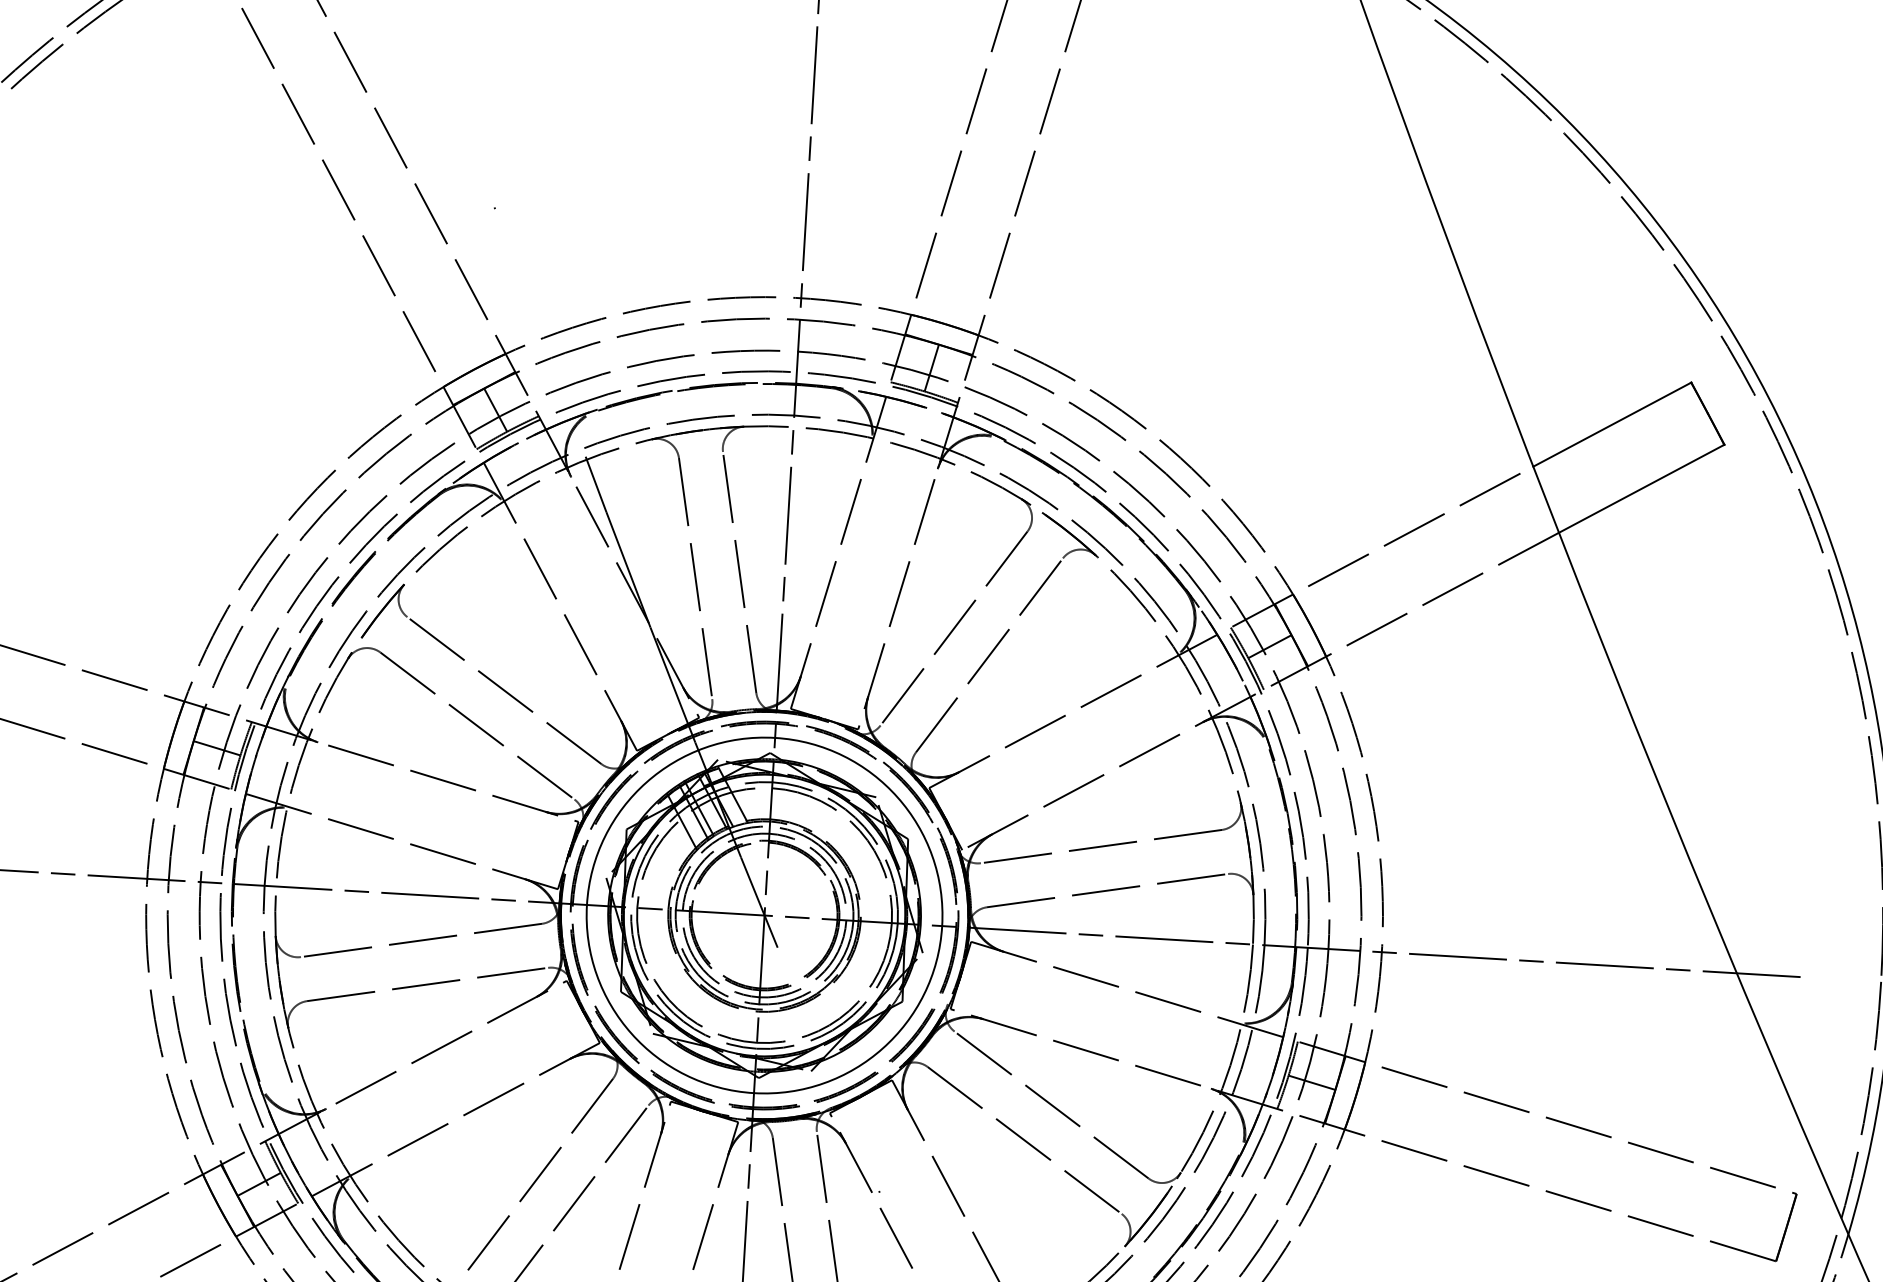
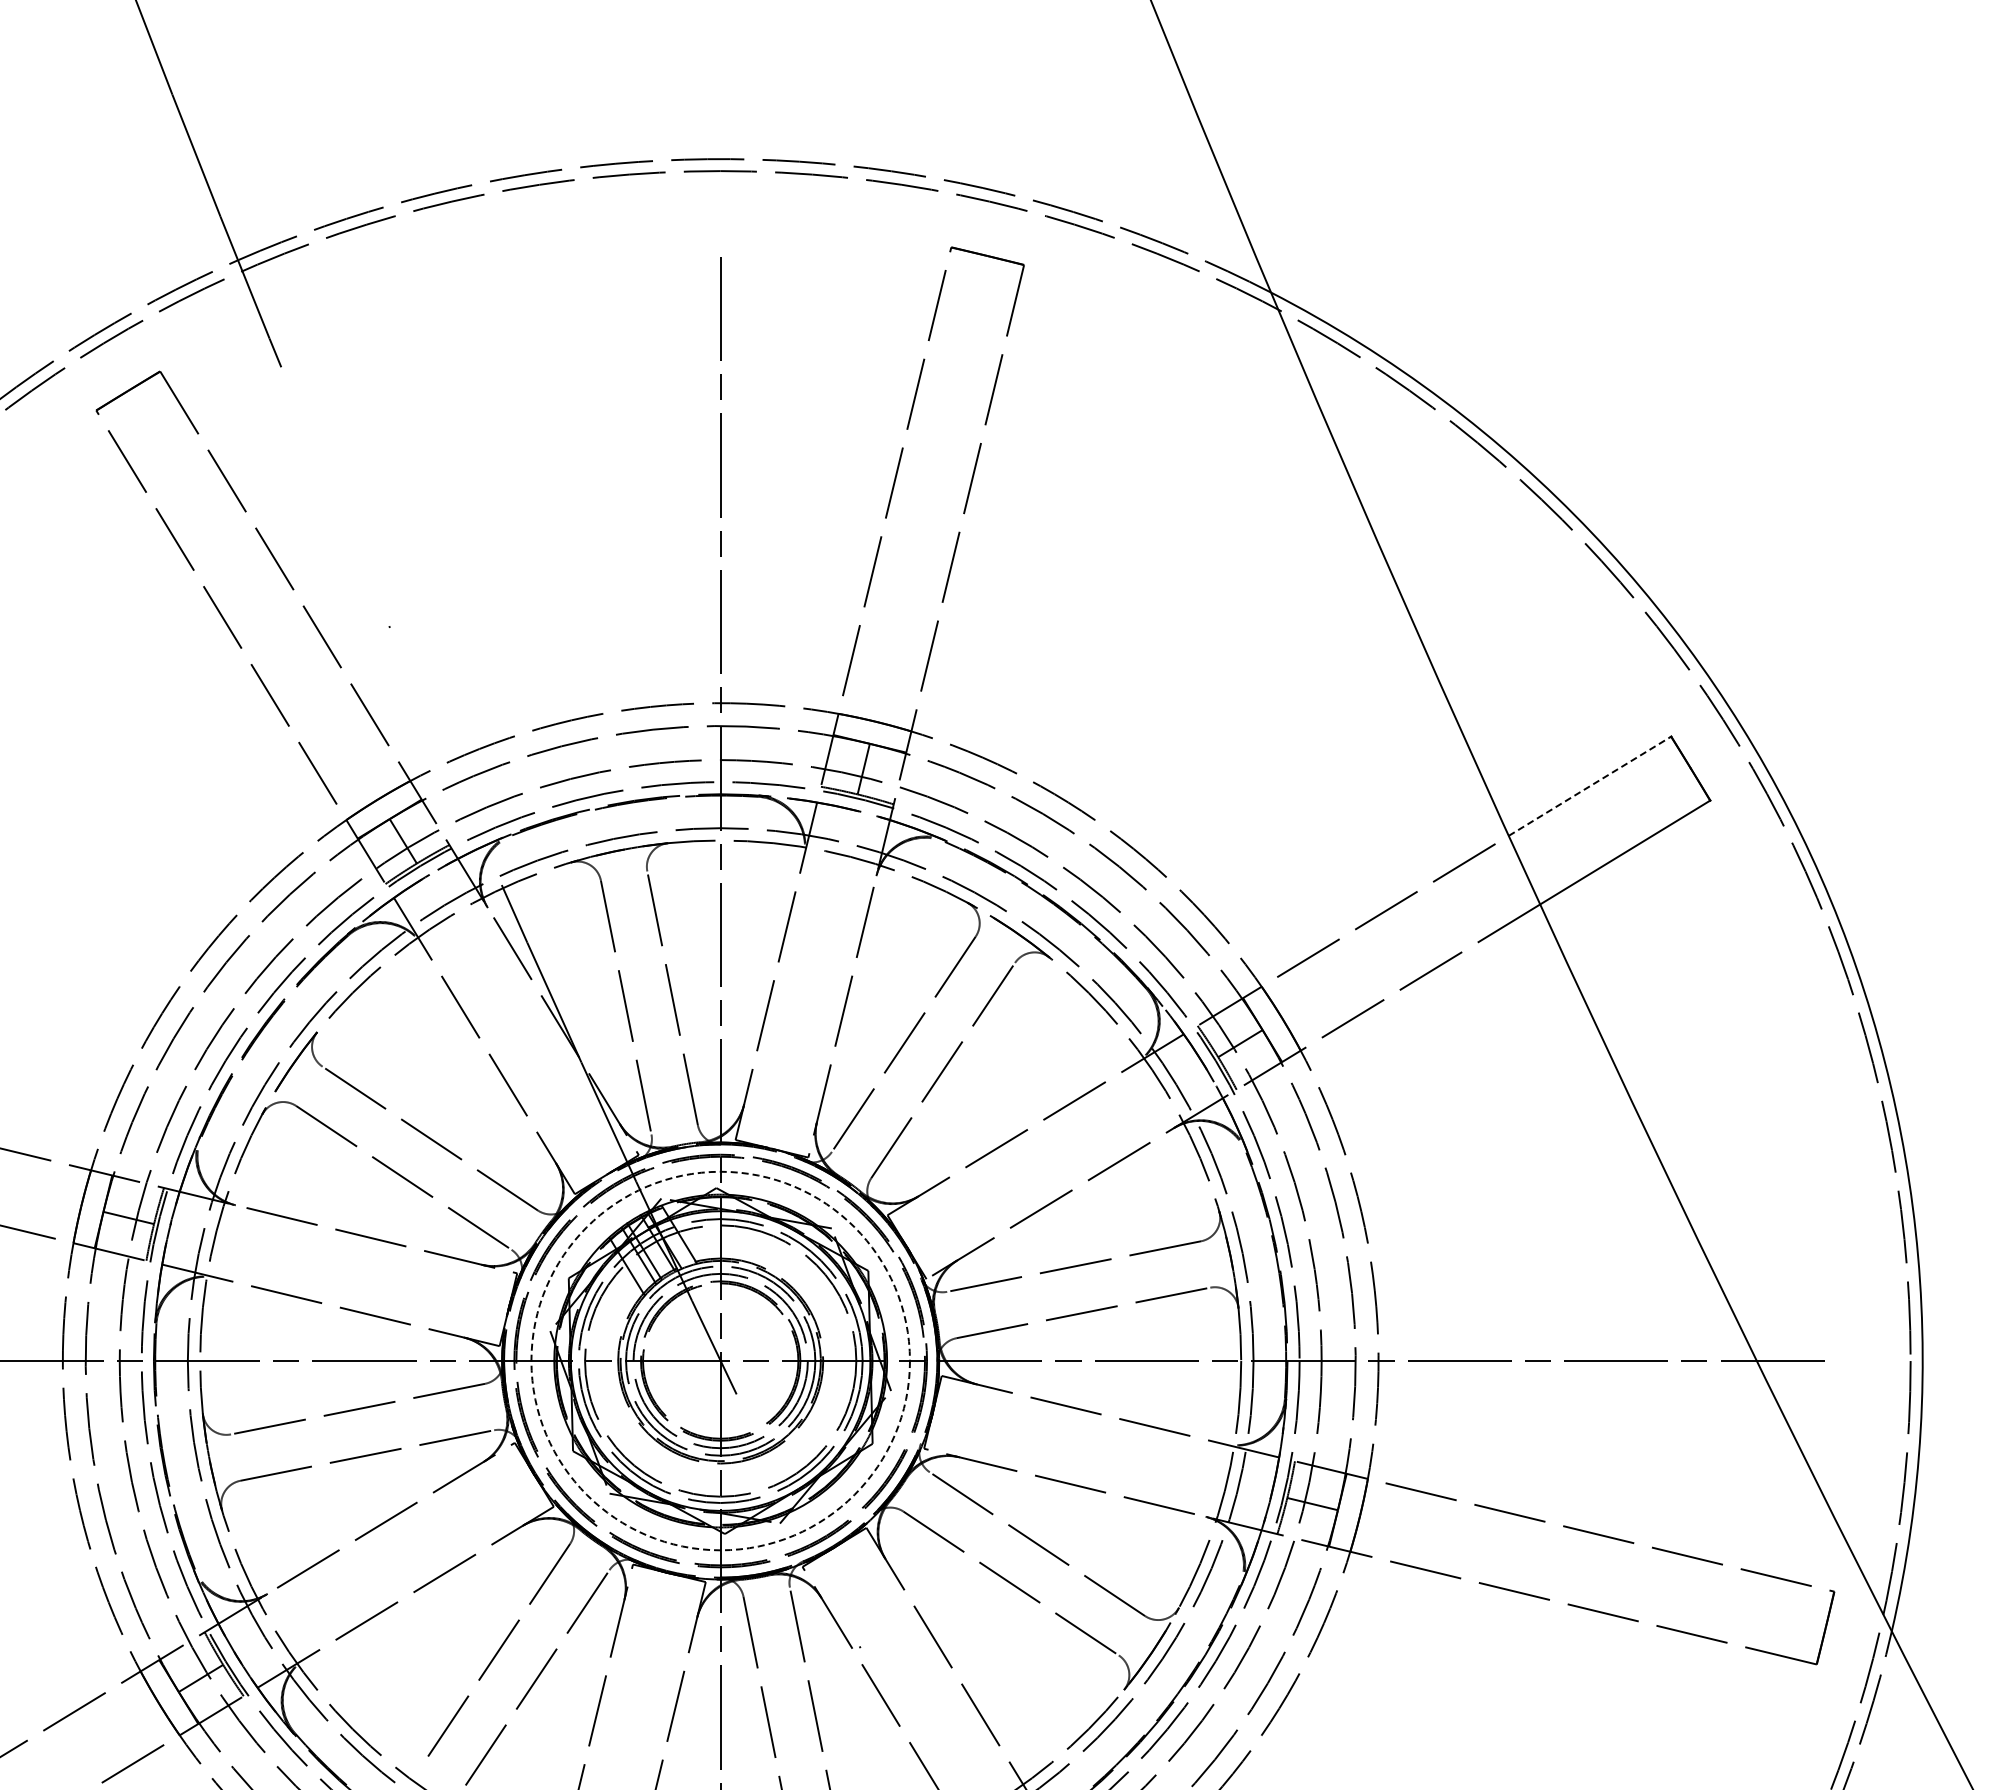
line: (1611, 424) -> (1589, 786), solid -> dashed
circle: (764, 915) -> (720, 1360), solid -> dashed

